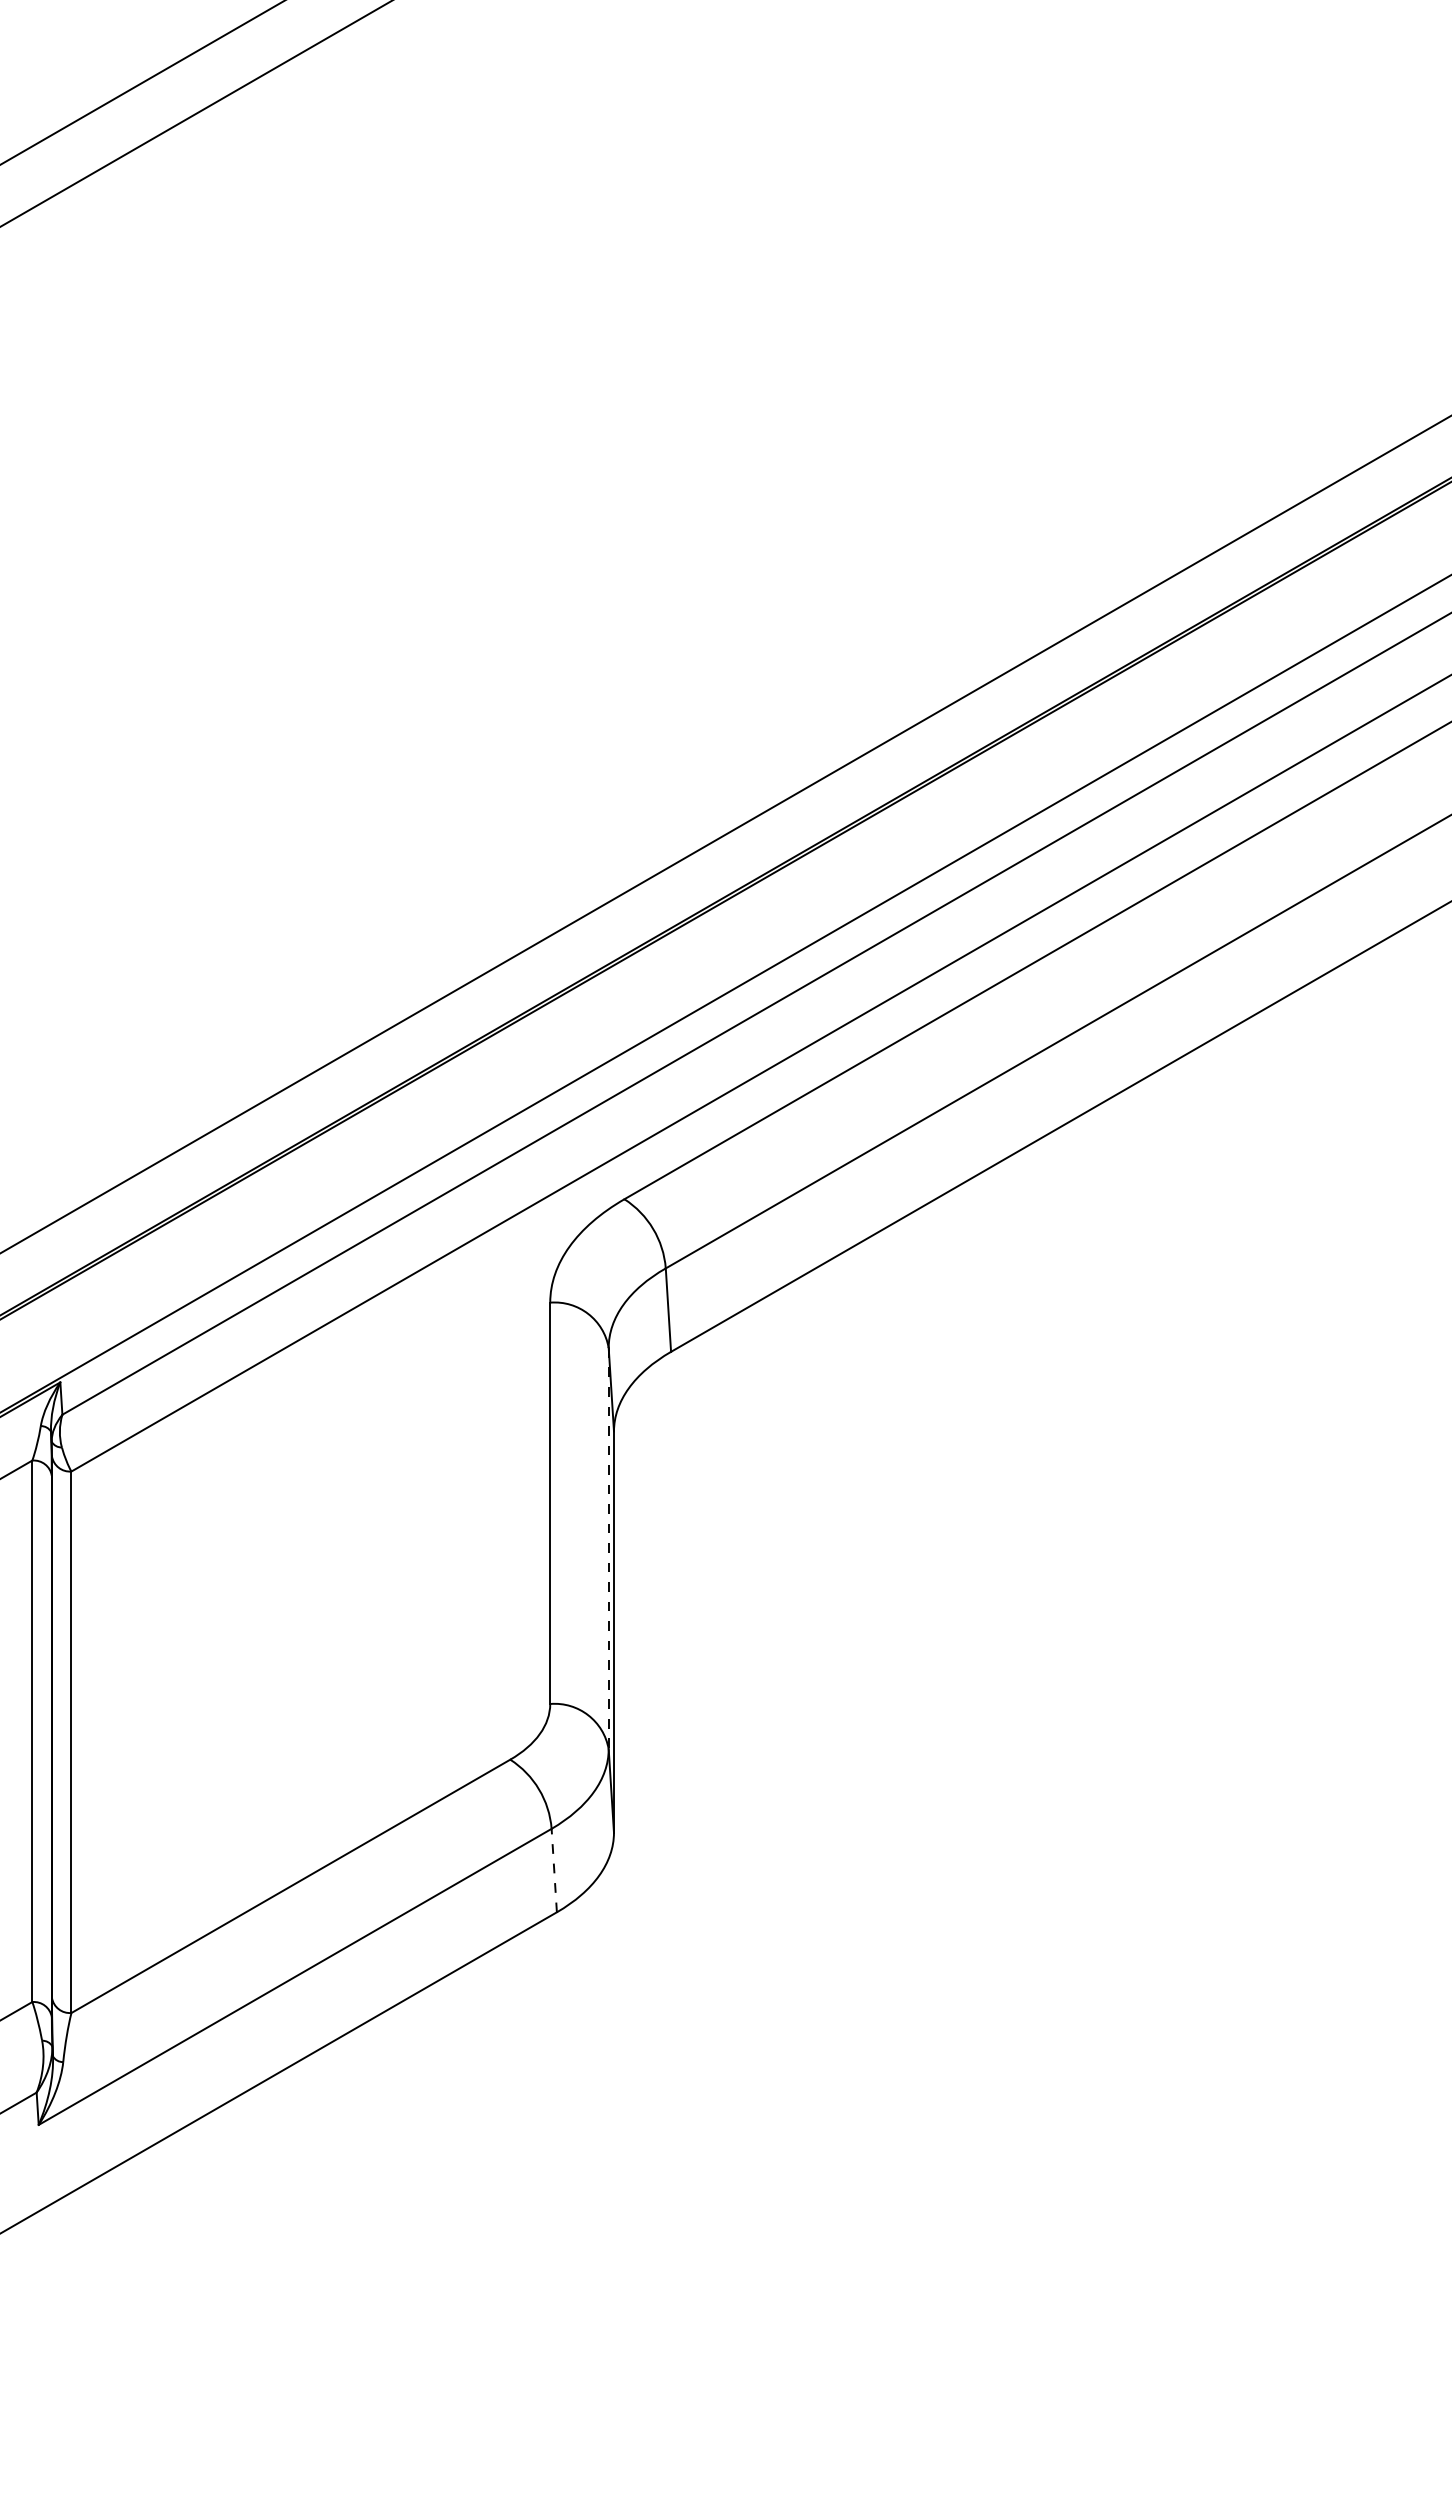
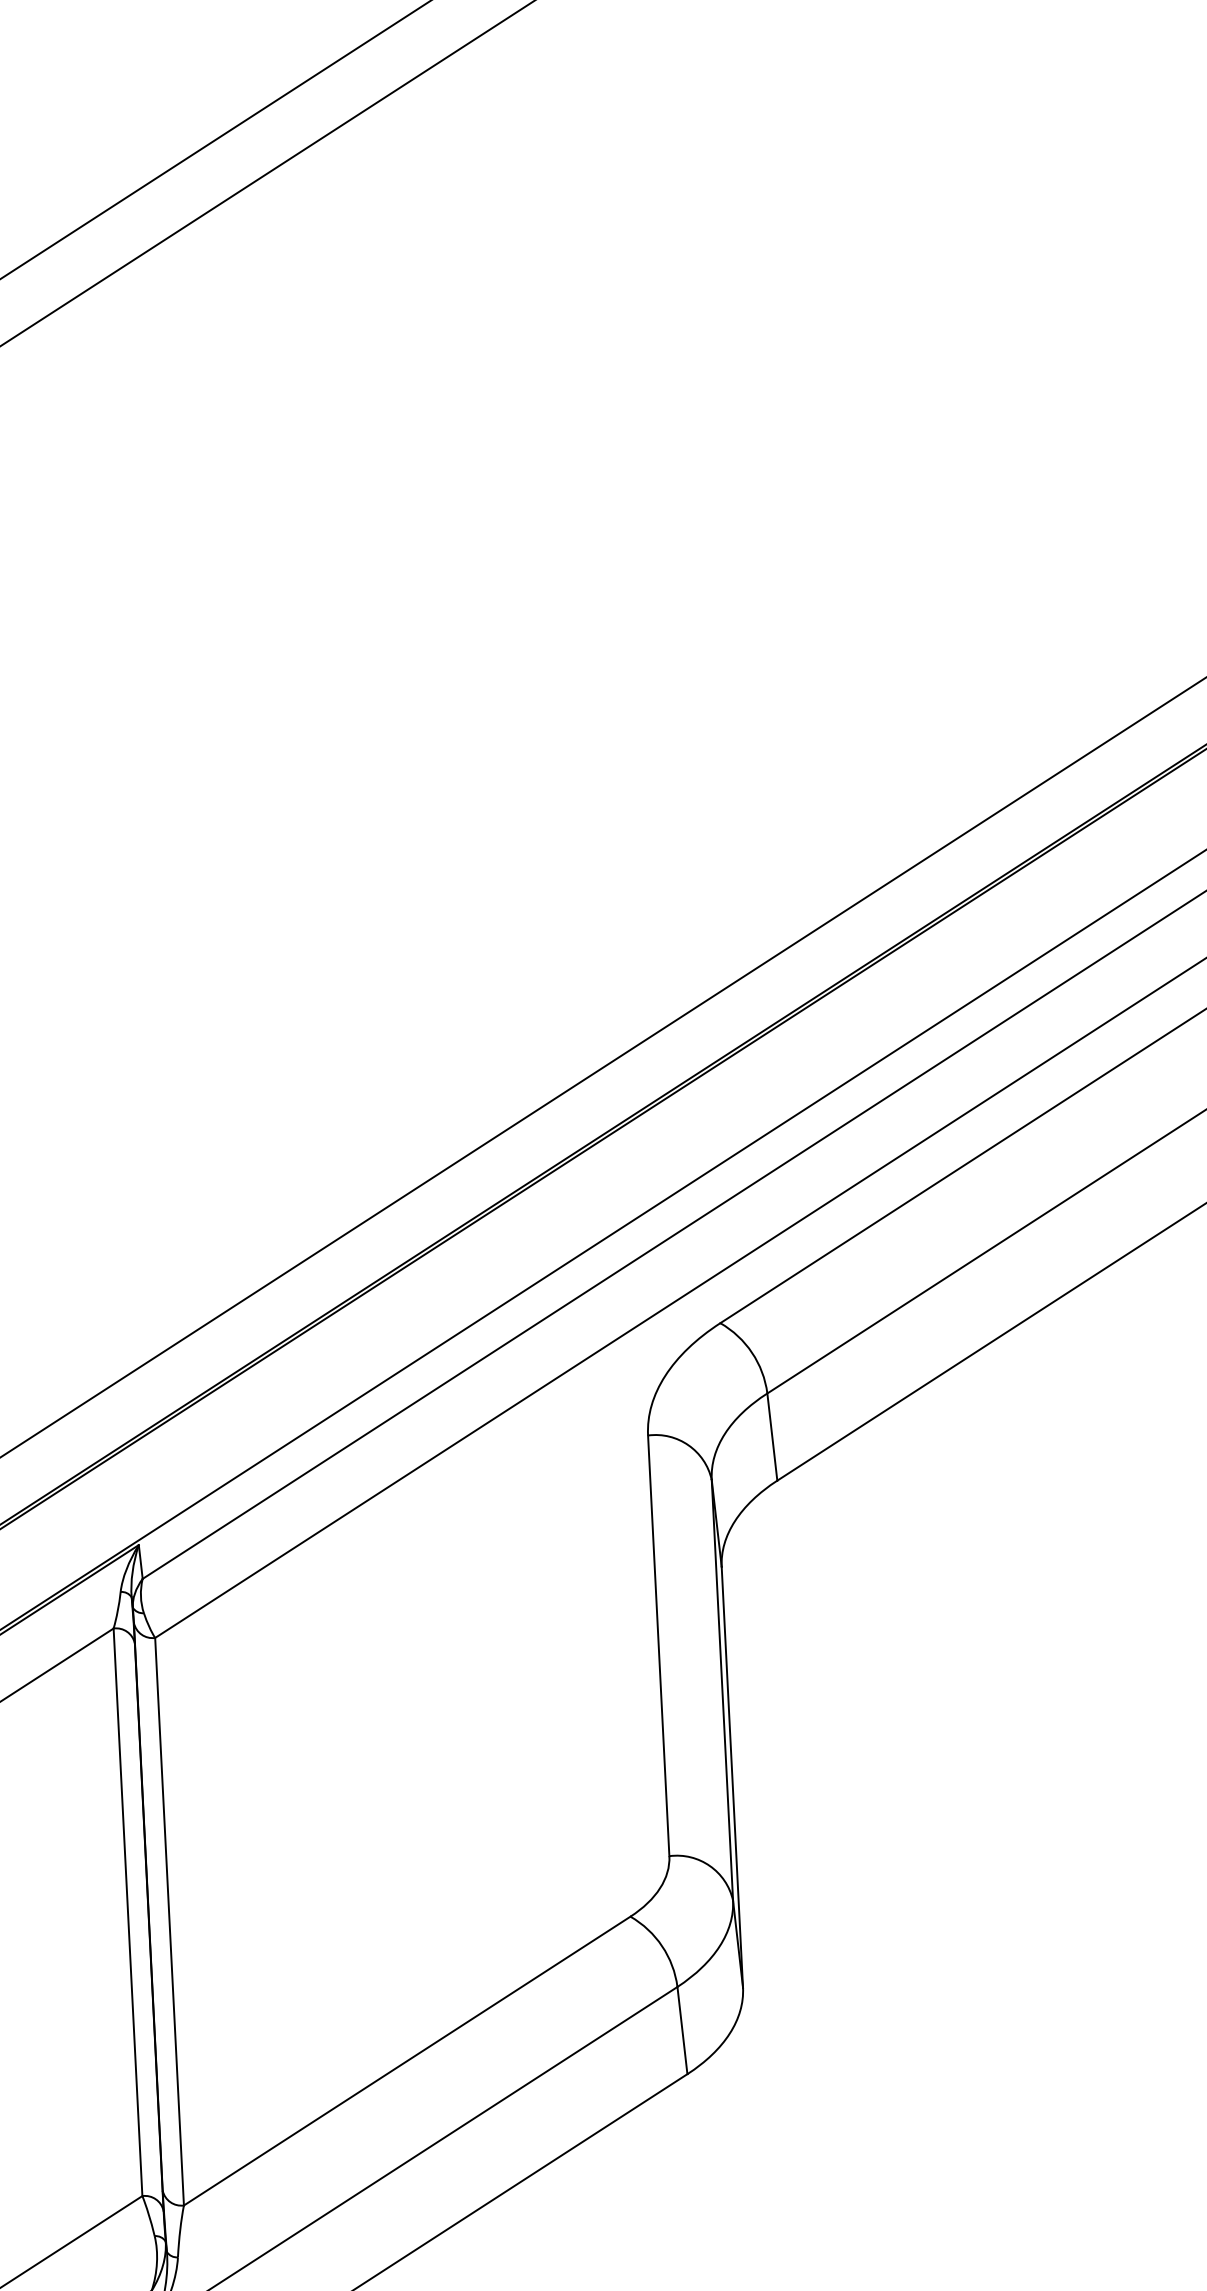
line: (608, 1548) -> (722, 1690), dashed -> solid
line: (554, 1870) -> (682, 2030), dashed -> solid

